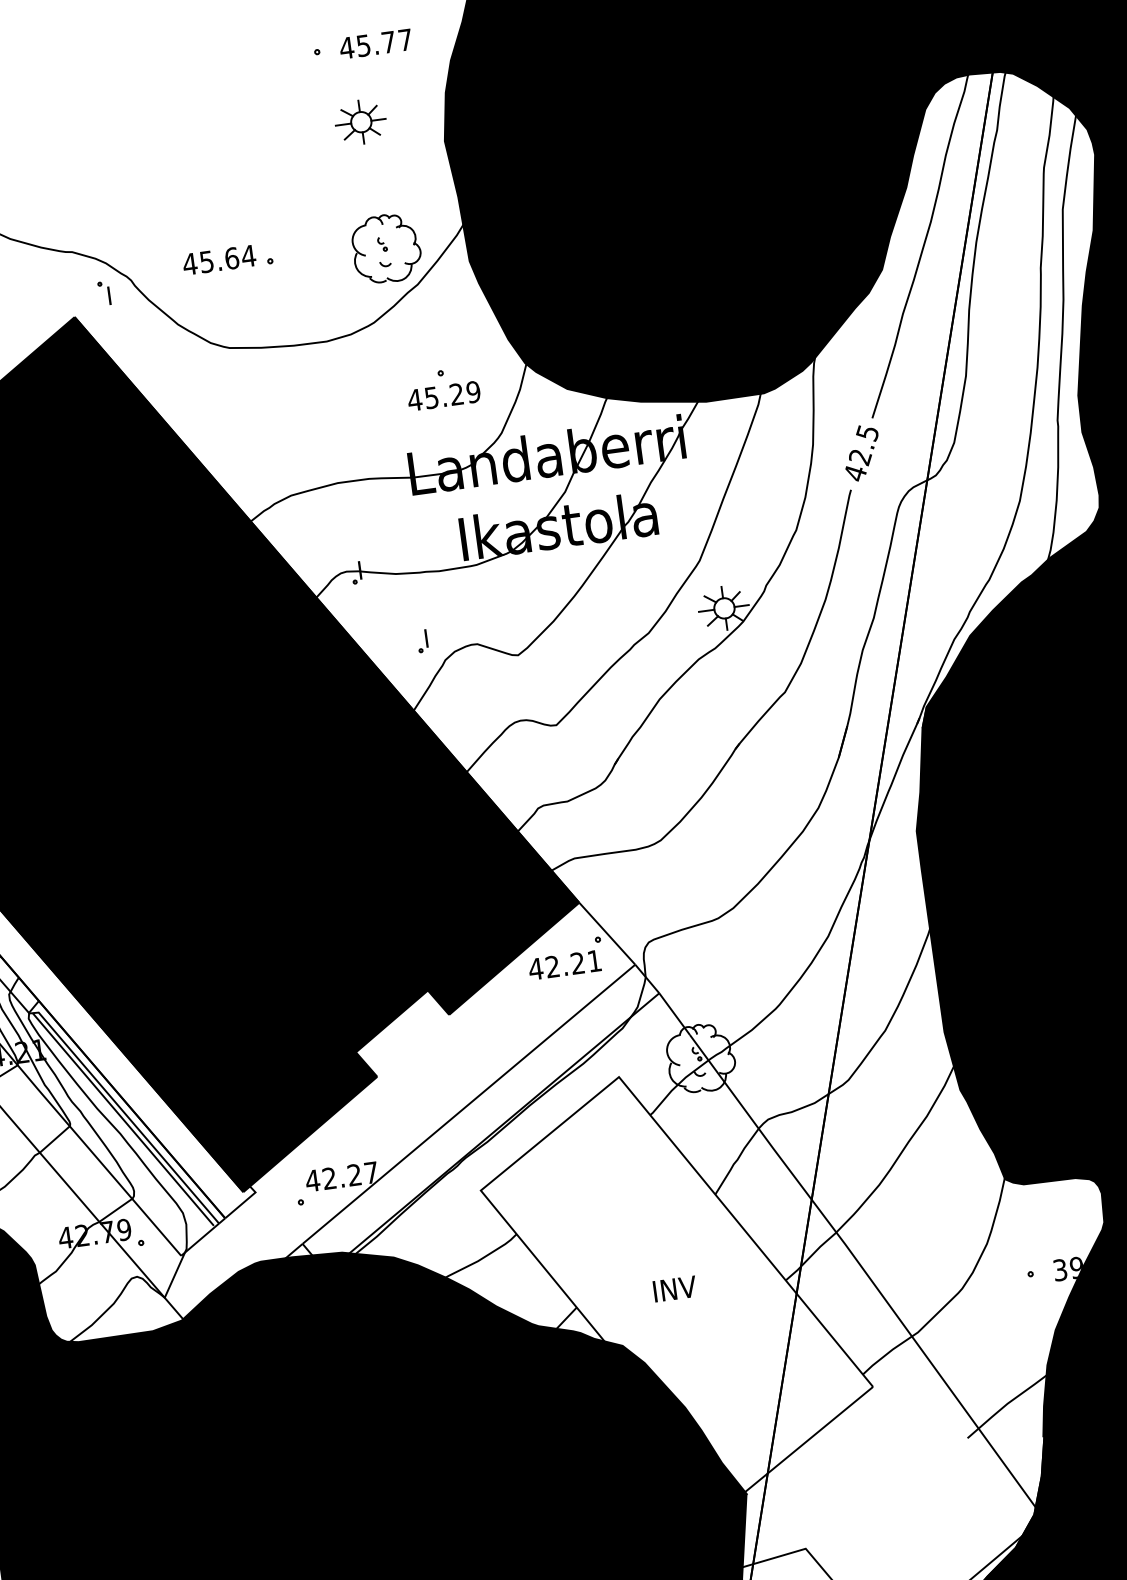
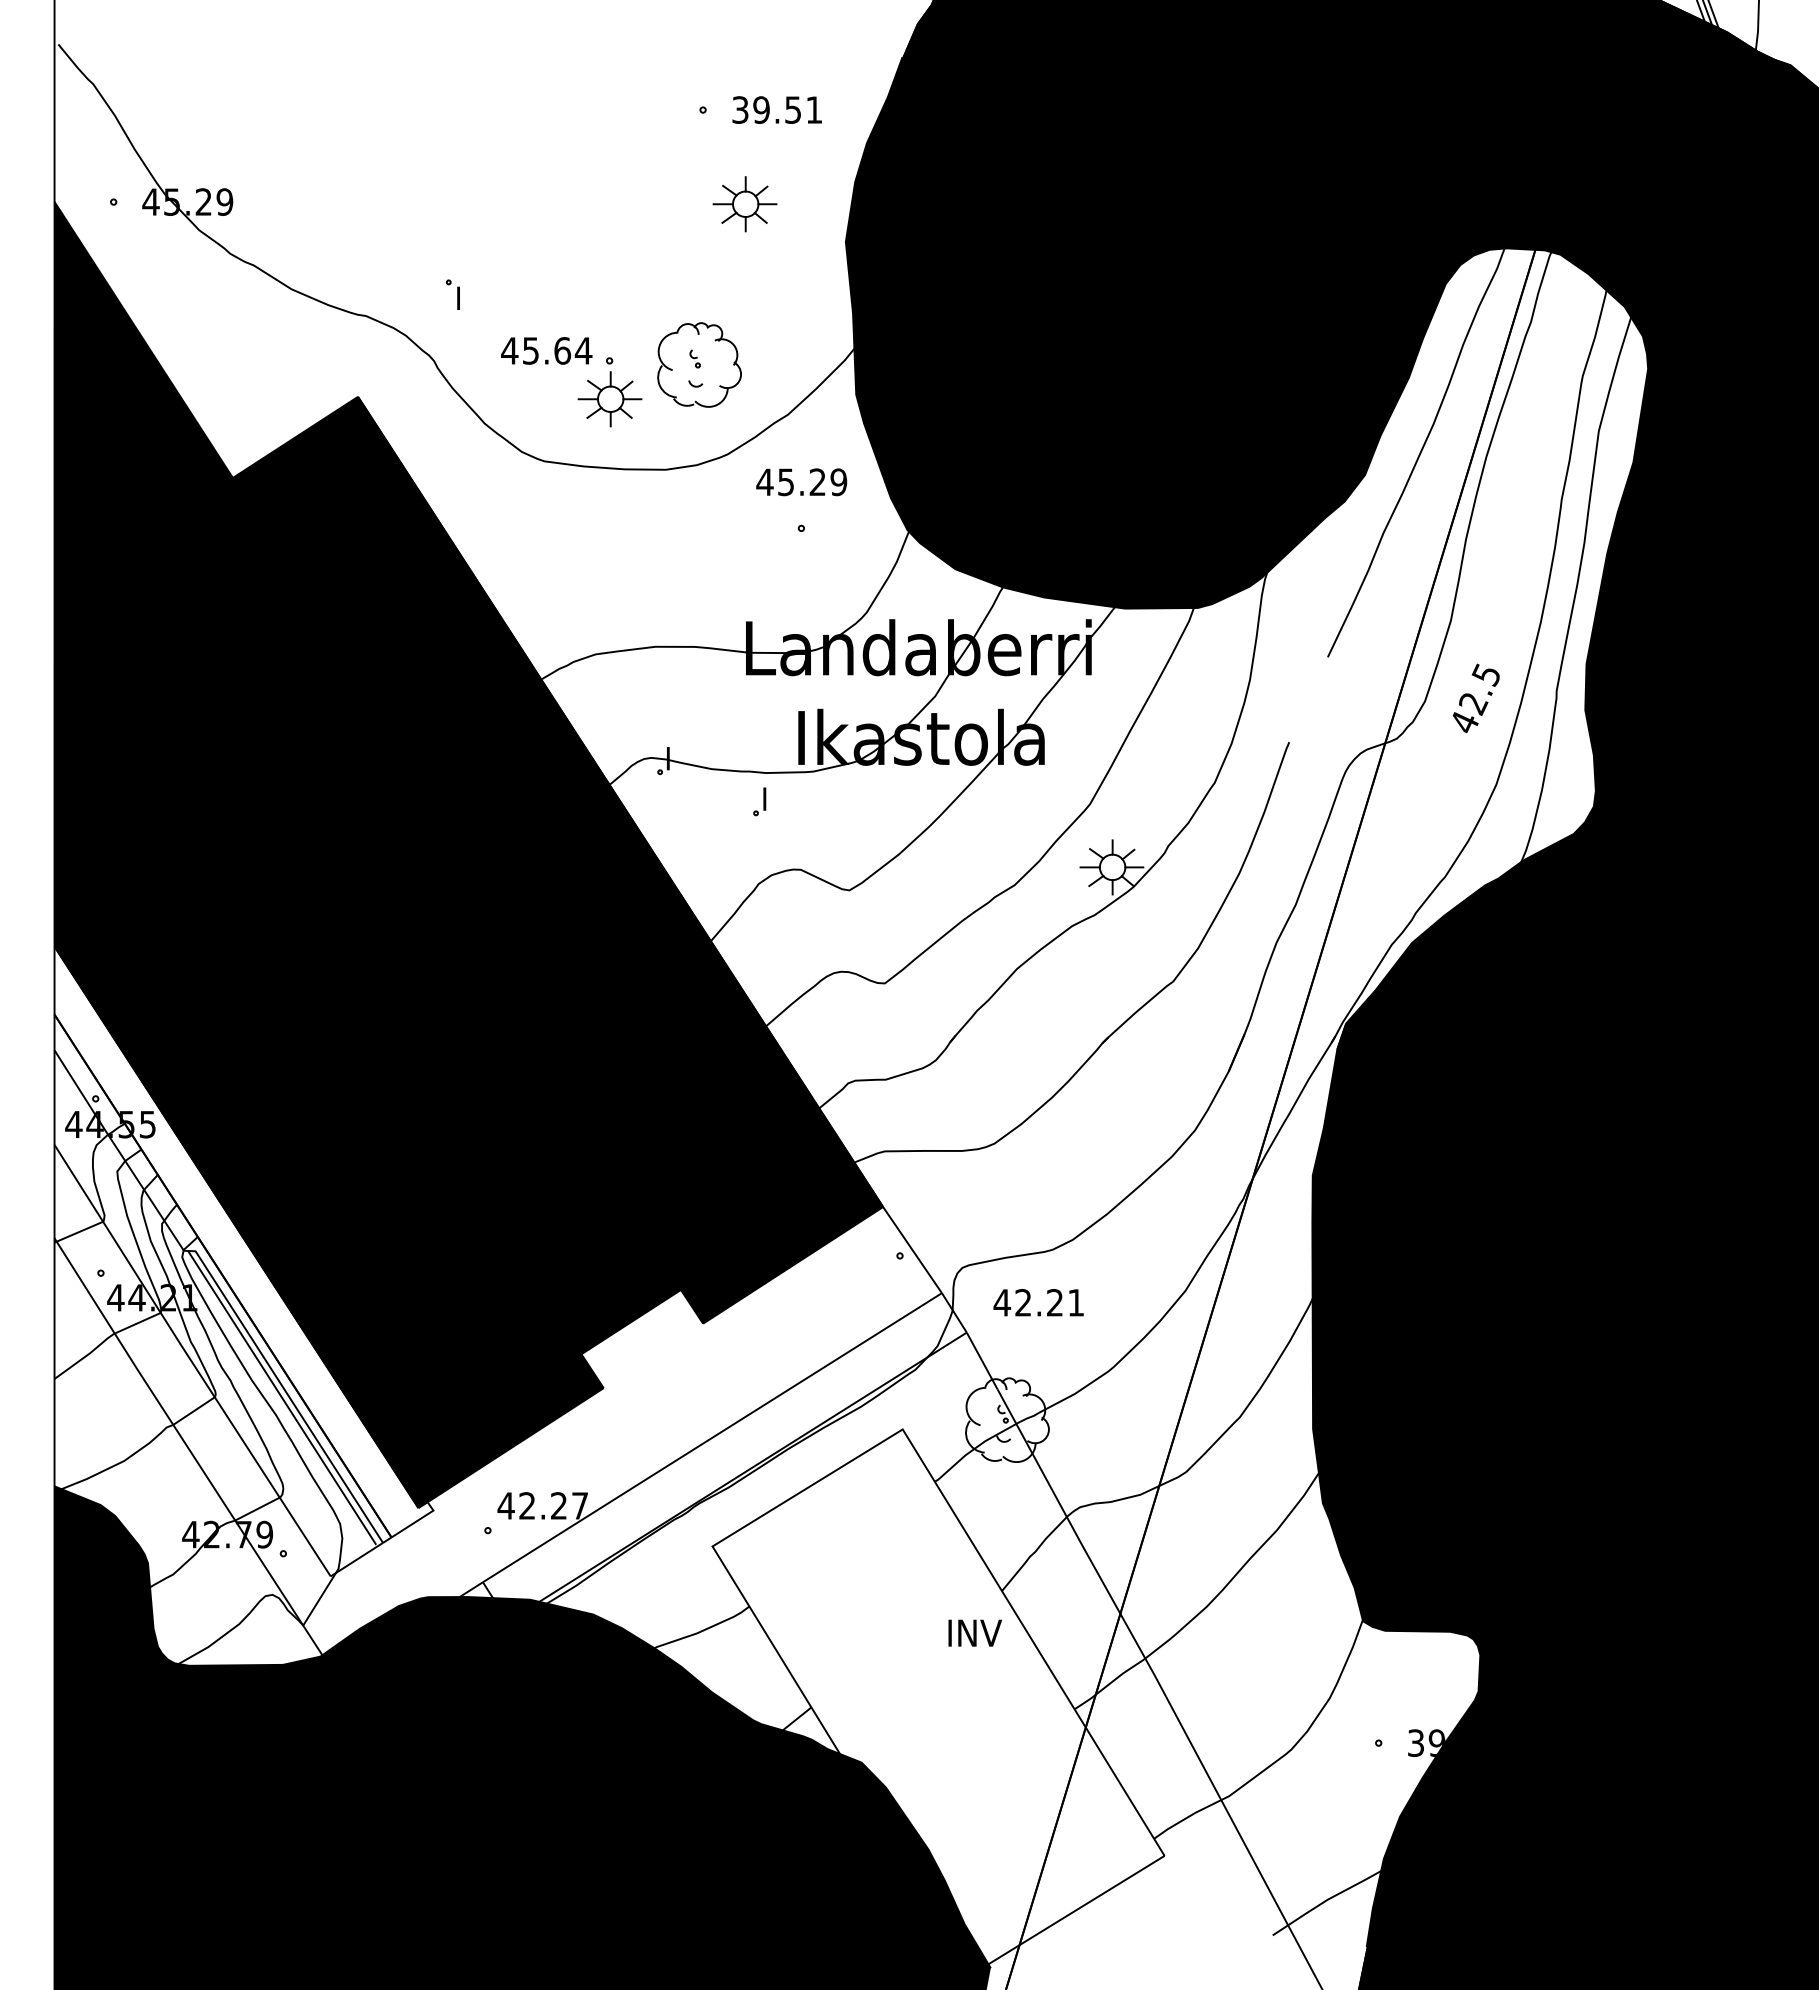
text: (375, 43) -> (776, 109), 45.77 -> 39.51
part: (386, 248) -> (699, 364), moved
part: (274, 291) -> (609, 399), added
part: (104, 293) -> (452, 294), moved
text: (443, 396) -> (801, 482), moved
text: (861, 453) -> (1475, 698), moved
part: (422, 640) -> (759, 801), moved
text: (564, 964) -> (1038, 1302), moved
text: (674, 1288) -> (974, 1632), moved

